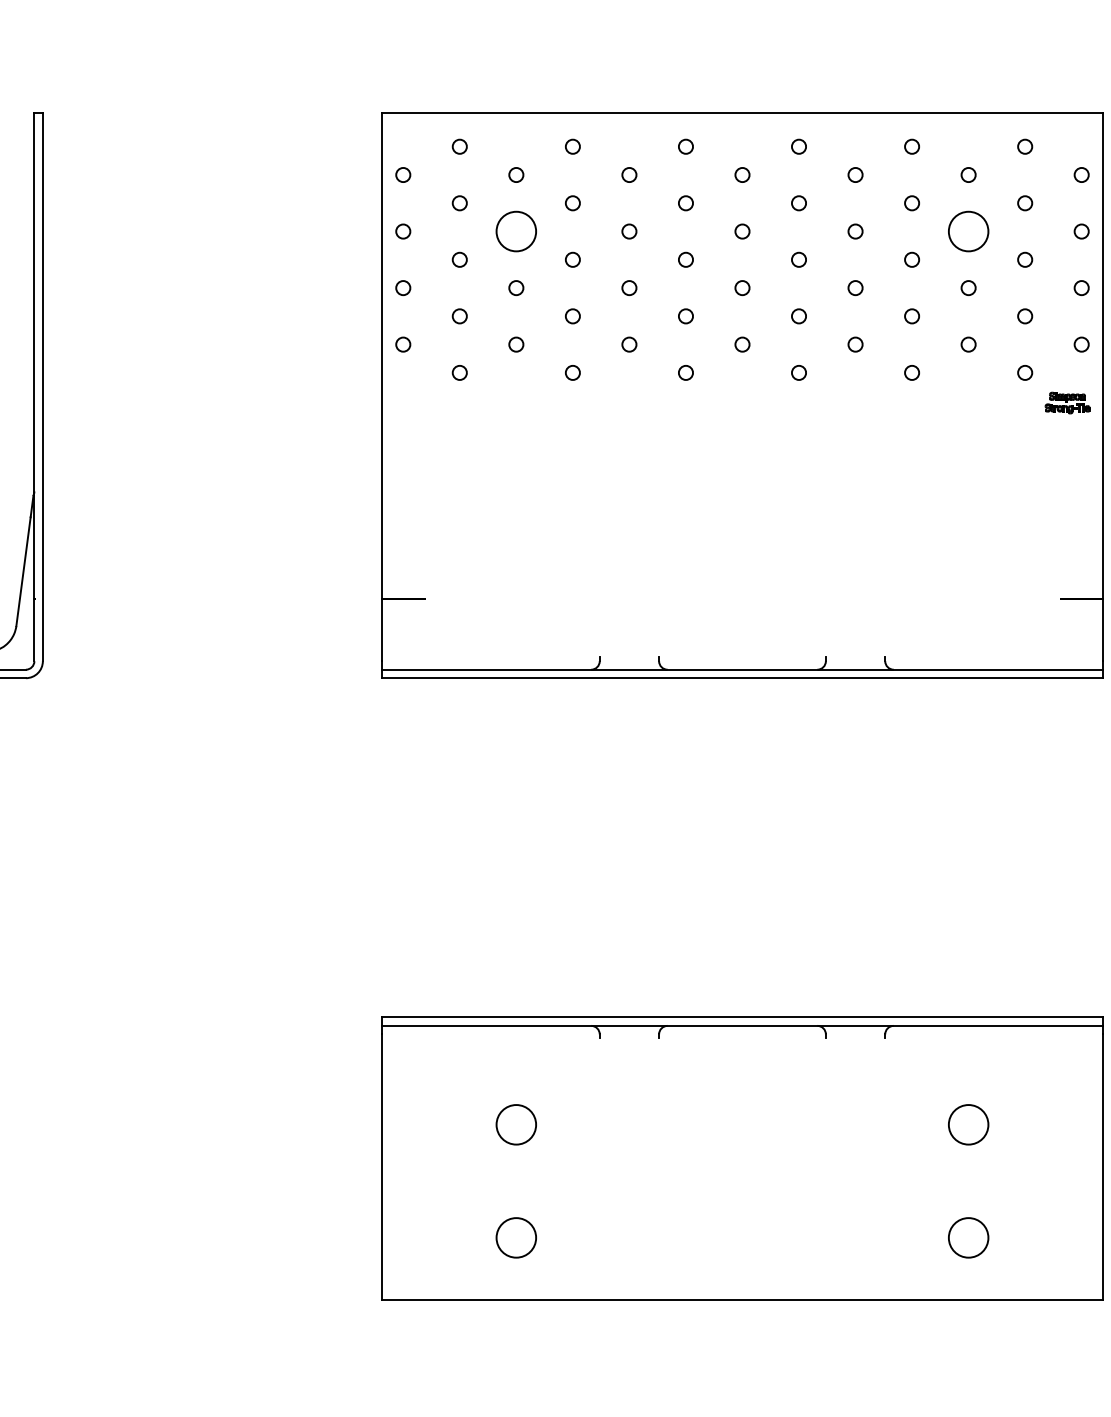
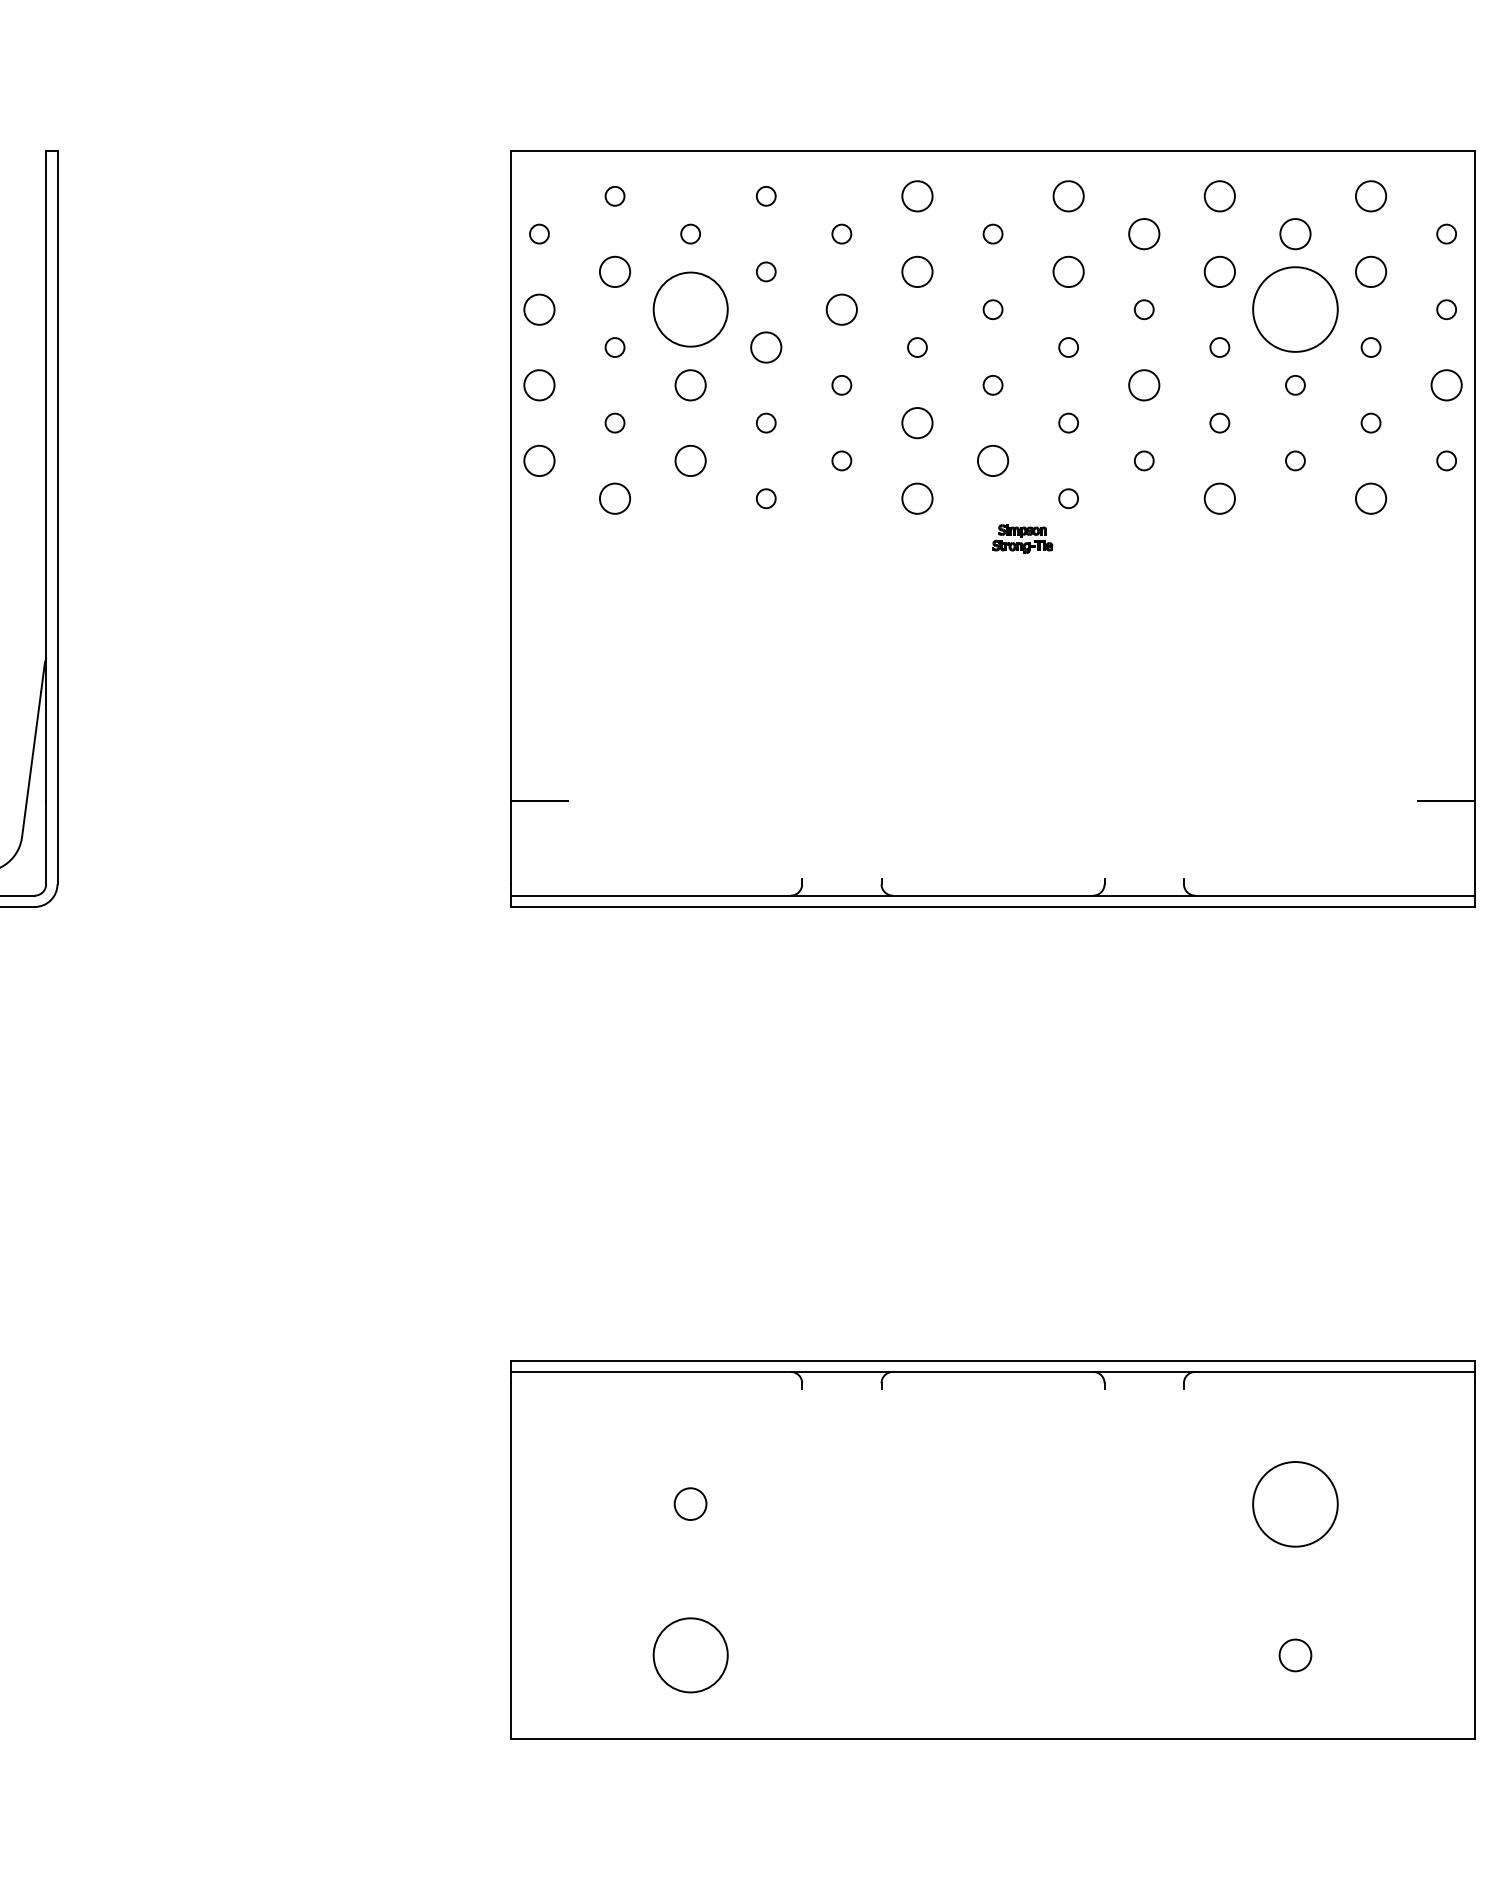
circle: (685, 146) -> (917, 195), size x1.6
circle: (798, 146) -> (1068, 195), size x1.6
circle: (911, 146) -> (1219, 195), size x1.6
circle: (1024, 146) -> (1370, 195), size x1.6
circle: (854, 174) -> (1143, 233), size x1.6
circle: (968, 174) -> (1295, 233), size x1.6
circle: (459, 202) -> (614, 271), size x1.6
circle: (685, 202) -> (917, 271), size x1.6
circle: (798, 202) -> (1068, 271), size x1.6
circle: (911, 202) -> (1219, 271), size x1.6
circle: (1024, 202) -> (1370, 271), size x1.6
circle: (403, 231) -> (539, 309), size x1.6
circle: (516, 231) -> (690, 309), size x1.4
circle: (629, 231) -> (841, 309), size x1.6
circle: (968, 231) -> (1295, 309), size x1.6
circle: (572, 259) -> (765, 347), size x1.6
circle: (403, 287) -> (539, 384), size x1.6
circle: (516, 287) -> (690, 384), size x1.6
circle: (854, 287) -> (1143, 384), size x1.6
circle: (1081, 287) -> (1446, 384), size x1.6
circle: (685, 315) -> (917, 422), size x1.6
circle: (403, 344) -> (539, 460), size x1.6
circle: (516, 344) -> (690, 460), size x1.6
circle: (742, 344) -> (992, 460), size x1.6
circle: (459, 372) -> (614, 498), size x1.6
circle: (685, 372) -> (917, 498), size x1.6
circle: (911, 372) -> (1219, 498), size x1.6
circle: (1024, 372) -> (1370, 498), size x1.6
part: (1067, 402) -> (1022, 538), moved
circle: (516, 1124) -> (690, 1503), size x0.6
circle: (968, 1124) -> (1295, 1503), size x1.6
circle: (516, 1237) -> (690, 1655), size x1.4
circle: (968, 1237) -> (1295, 1655), size x0.6

